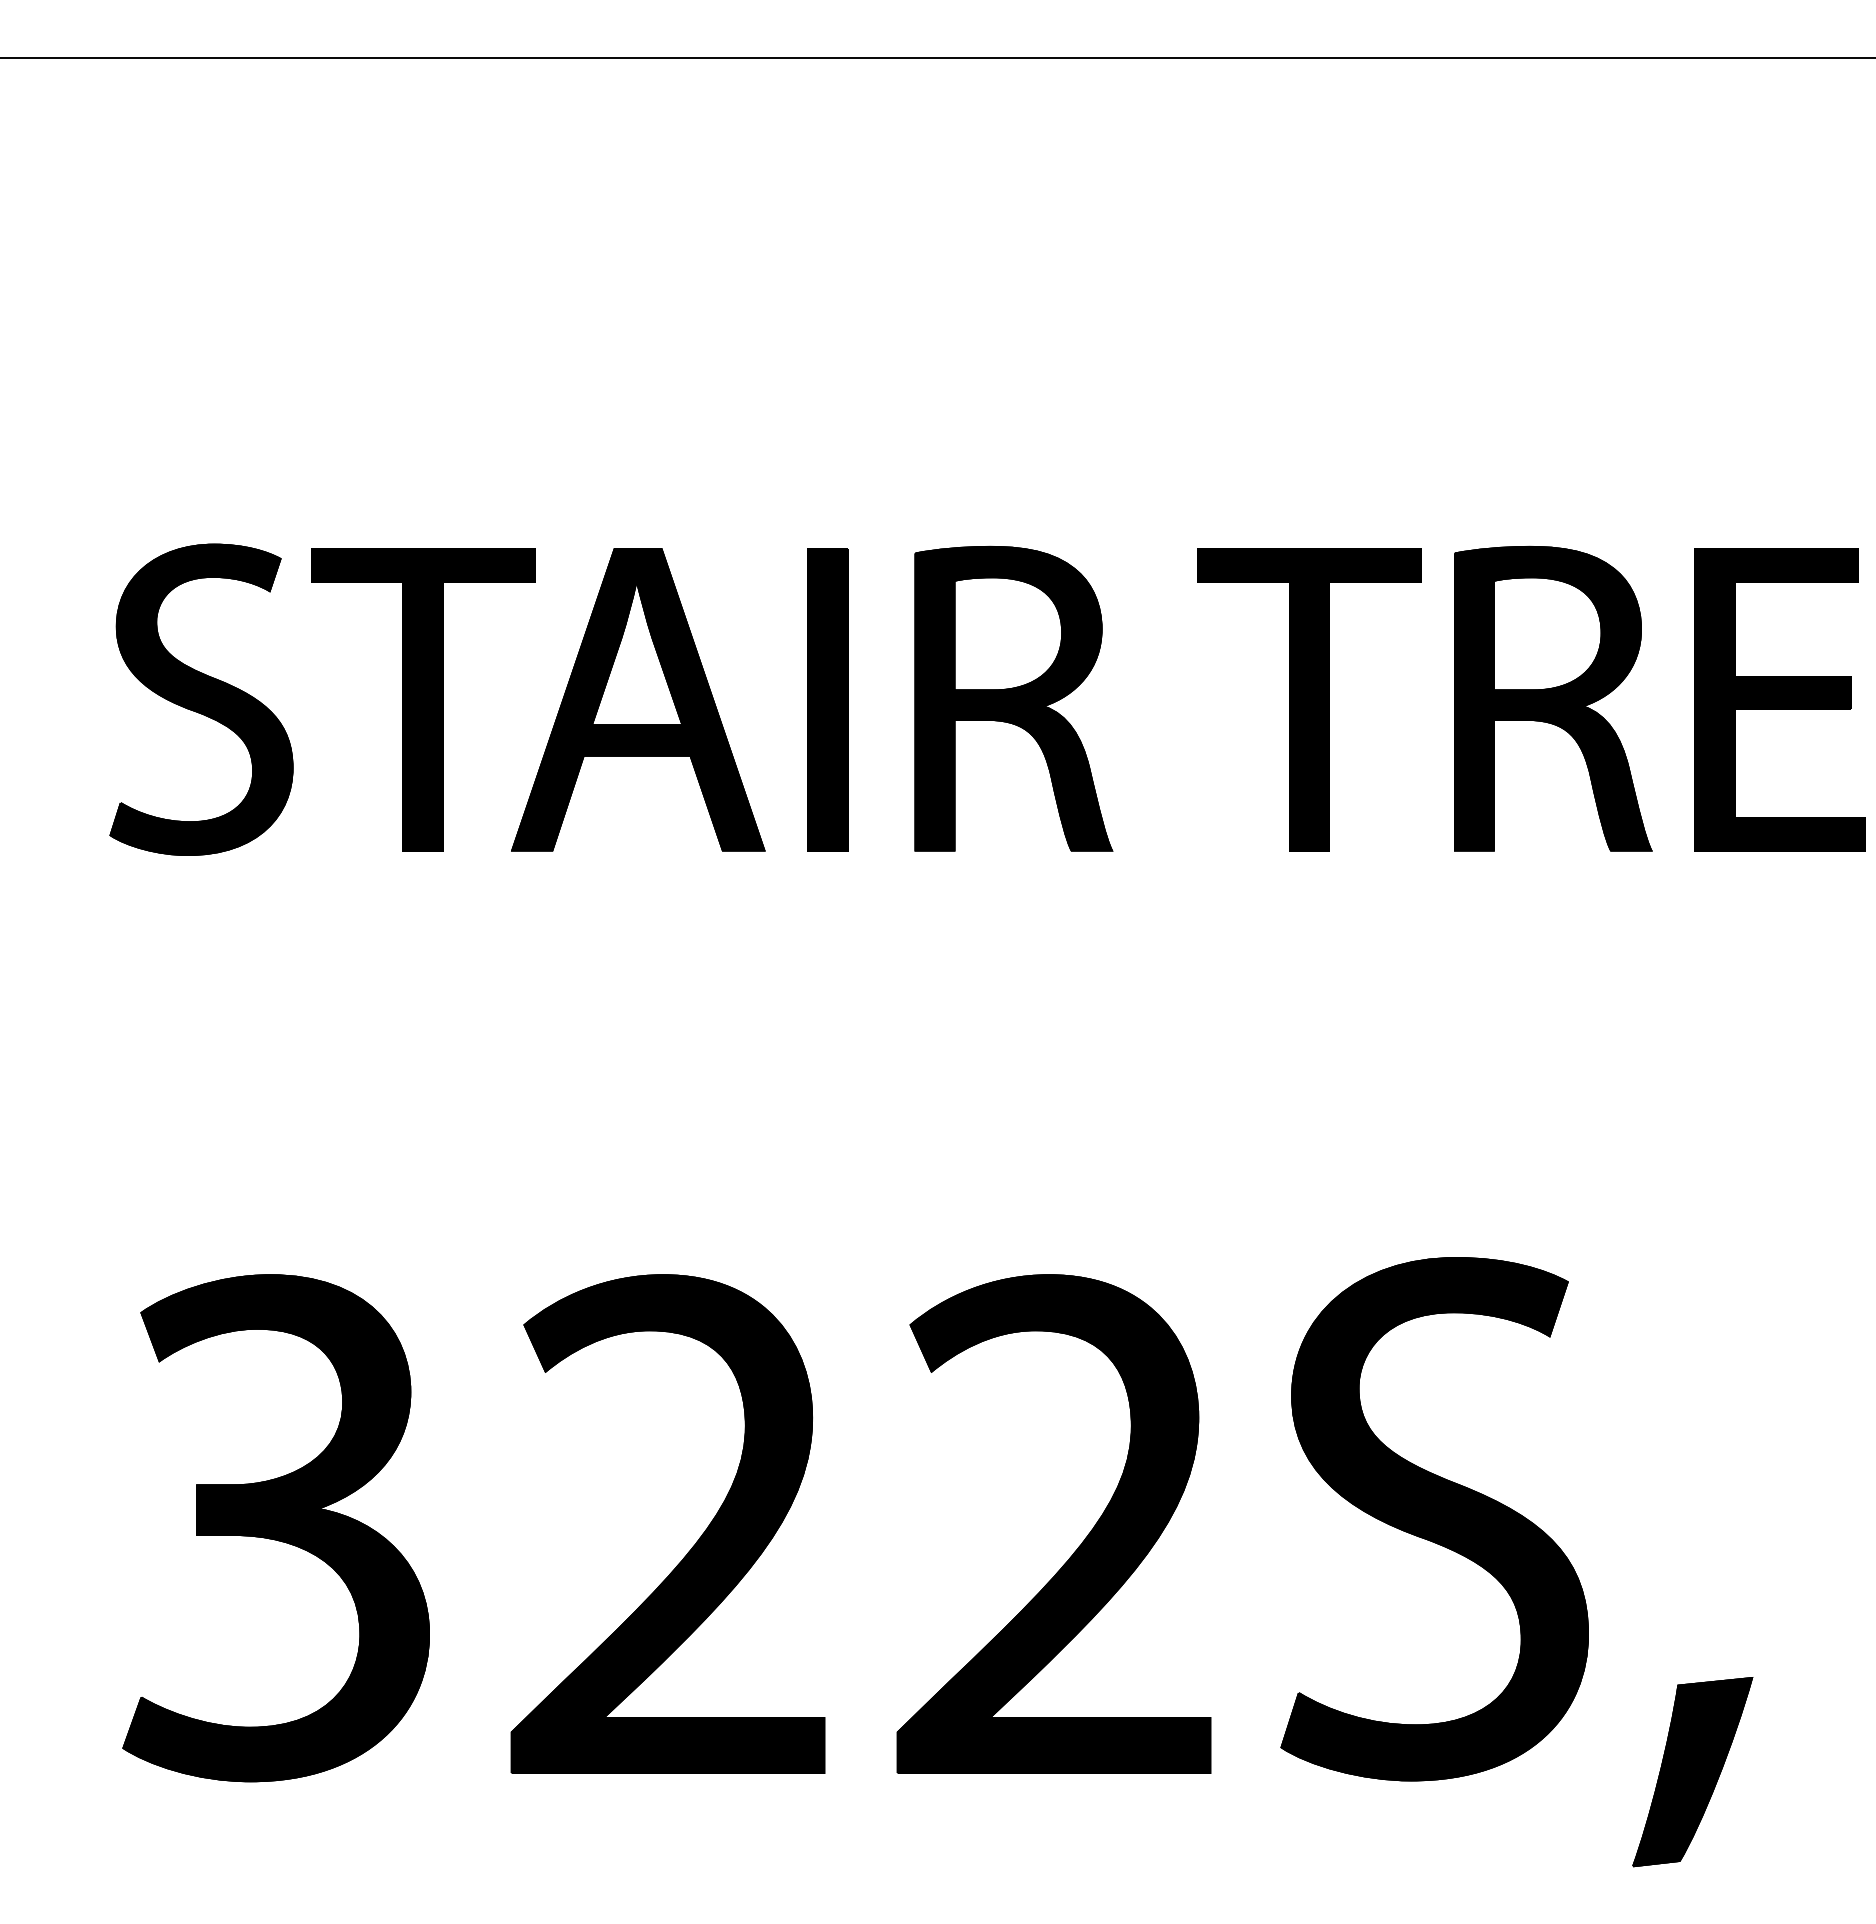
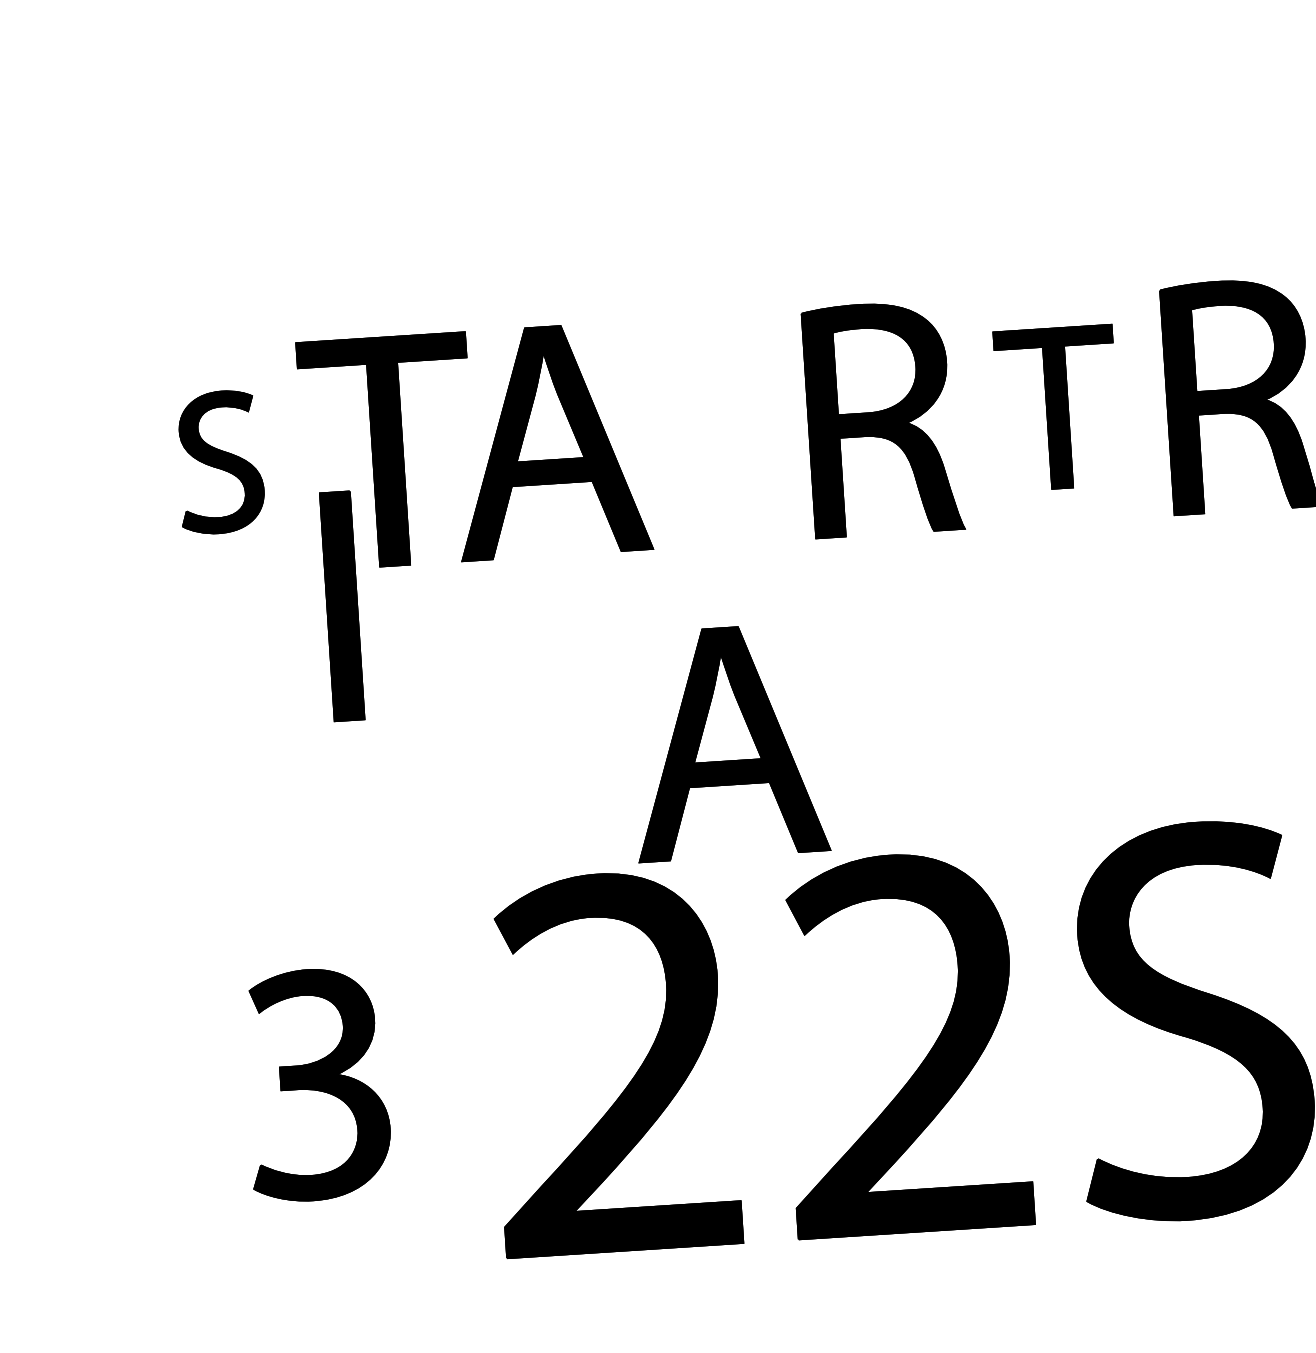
part: (1013, 698) -> (882, 418), moved
part: (201, 699) -> (220, 462), size x0.6
part: (827, 699) -> (341, 606), moved
part: (1309, 699) -> (1057, 408), size x0.7
part: (846, 1111) -> (727, 741), added
part: (275, 1528) -> (316, 1084), size x0.6

